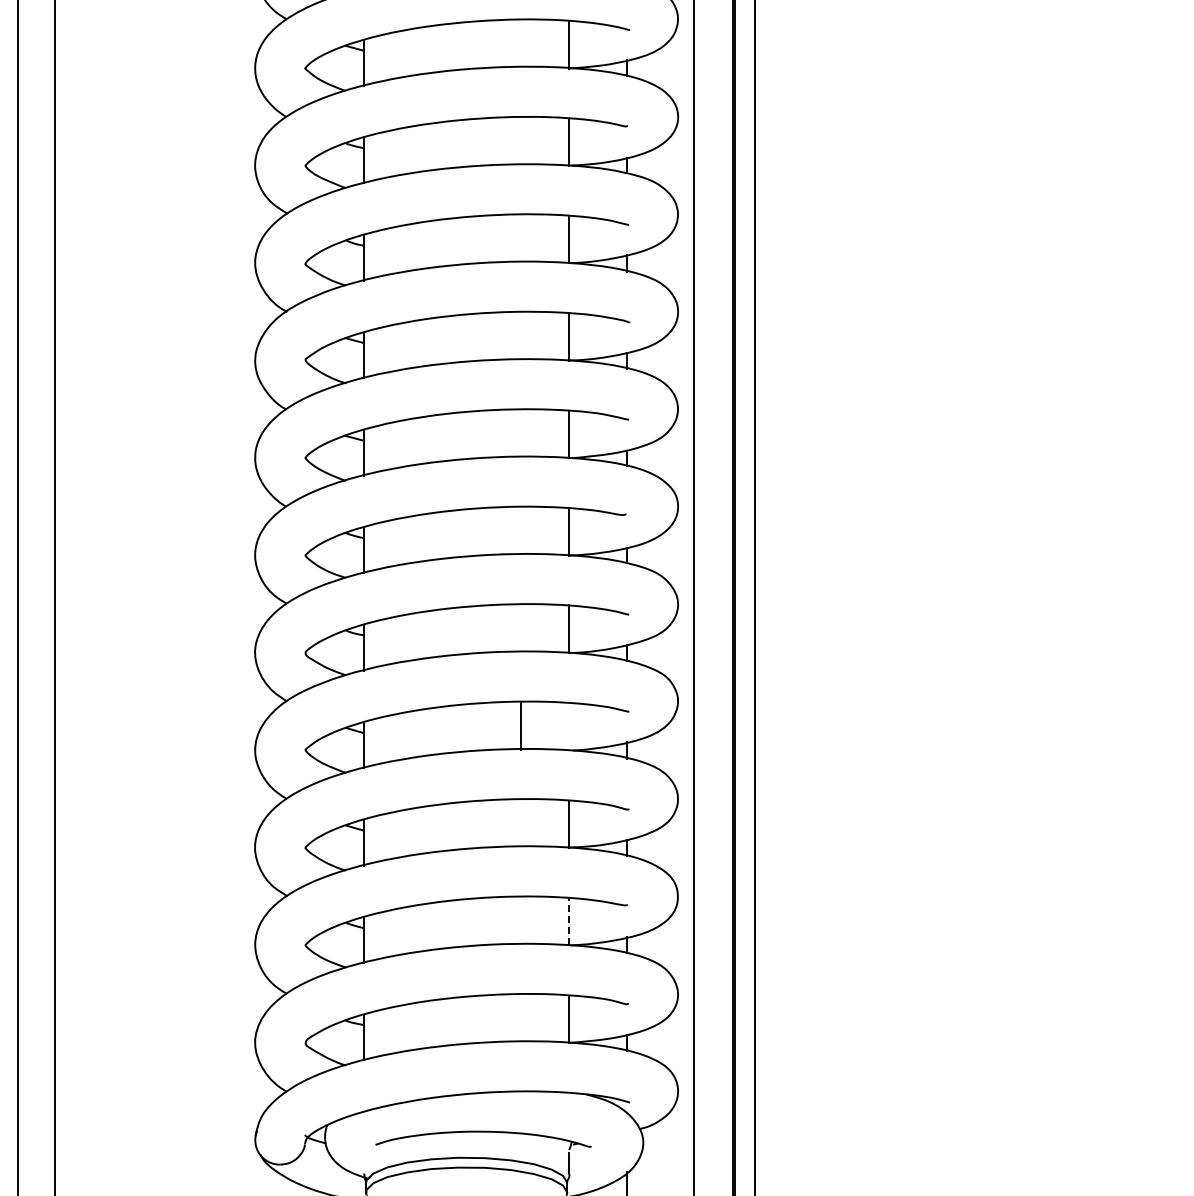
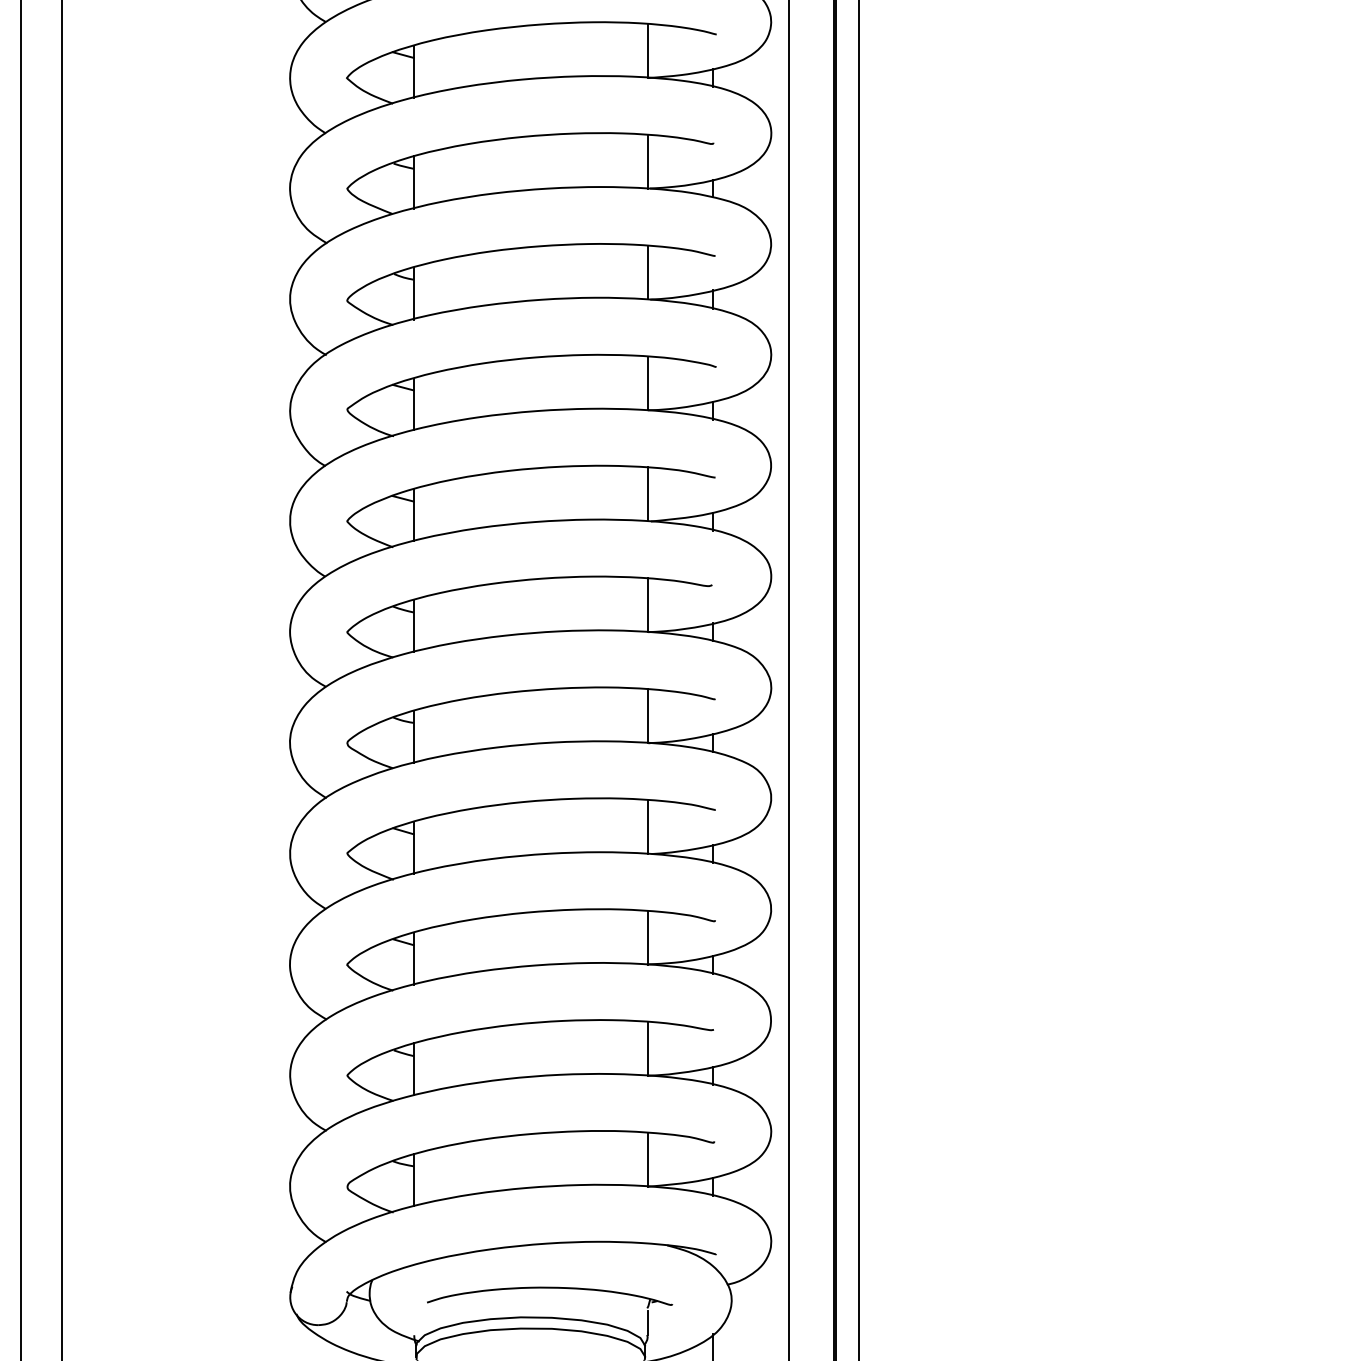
line: (521, 726) -> (647, 826), moved
line: (569, 921) -> (647, 1048), dashed -> solid

